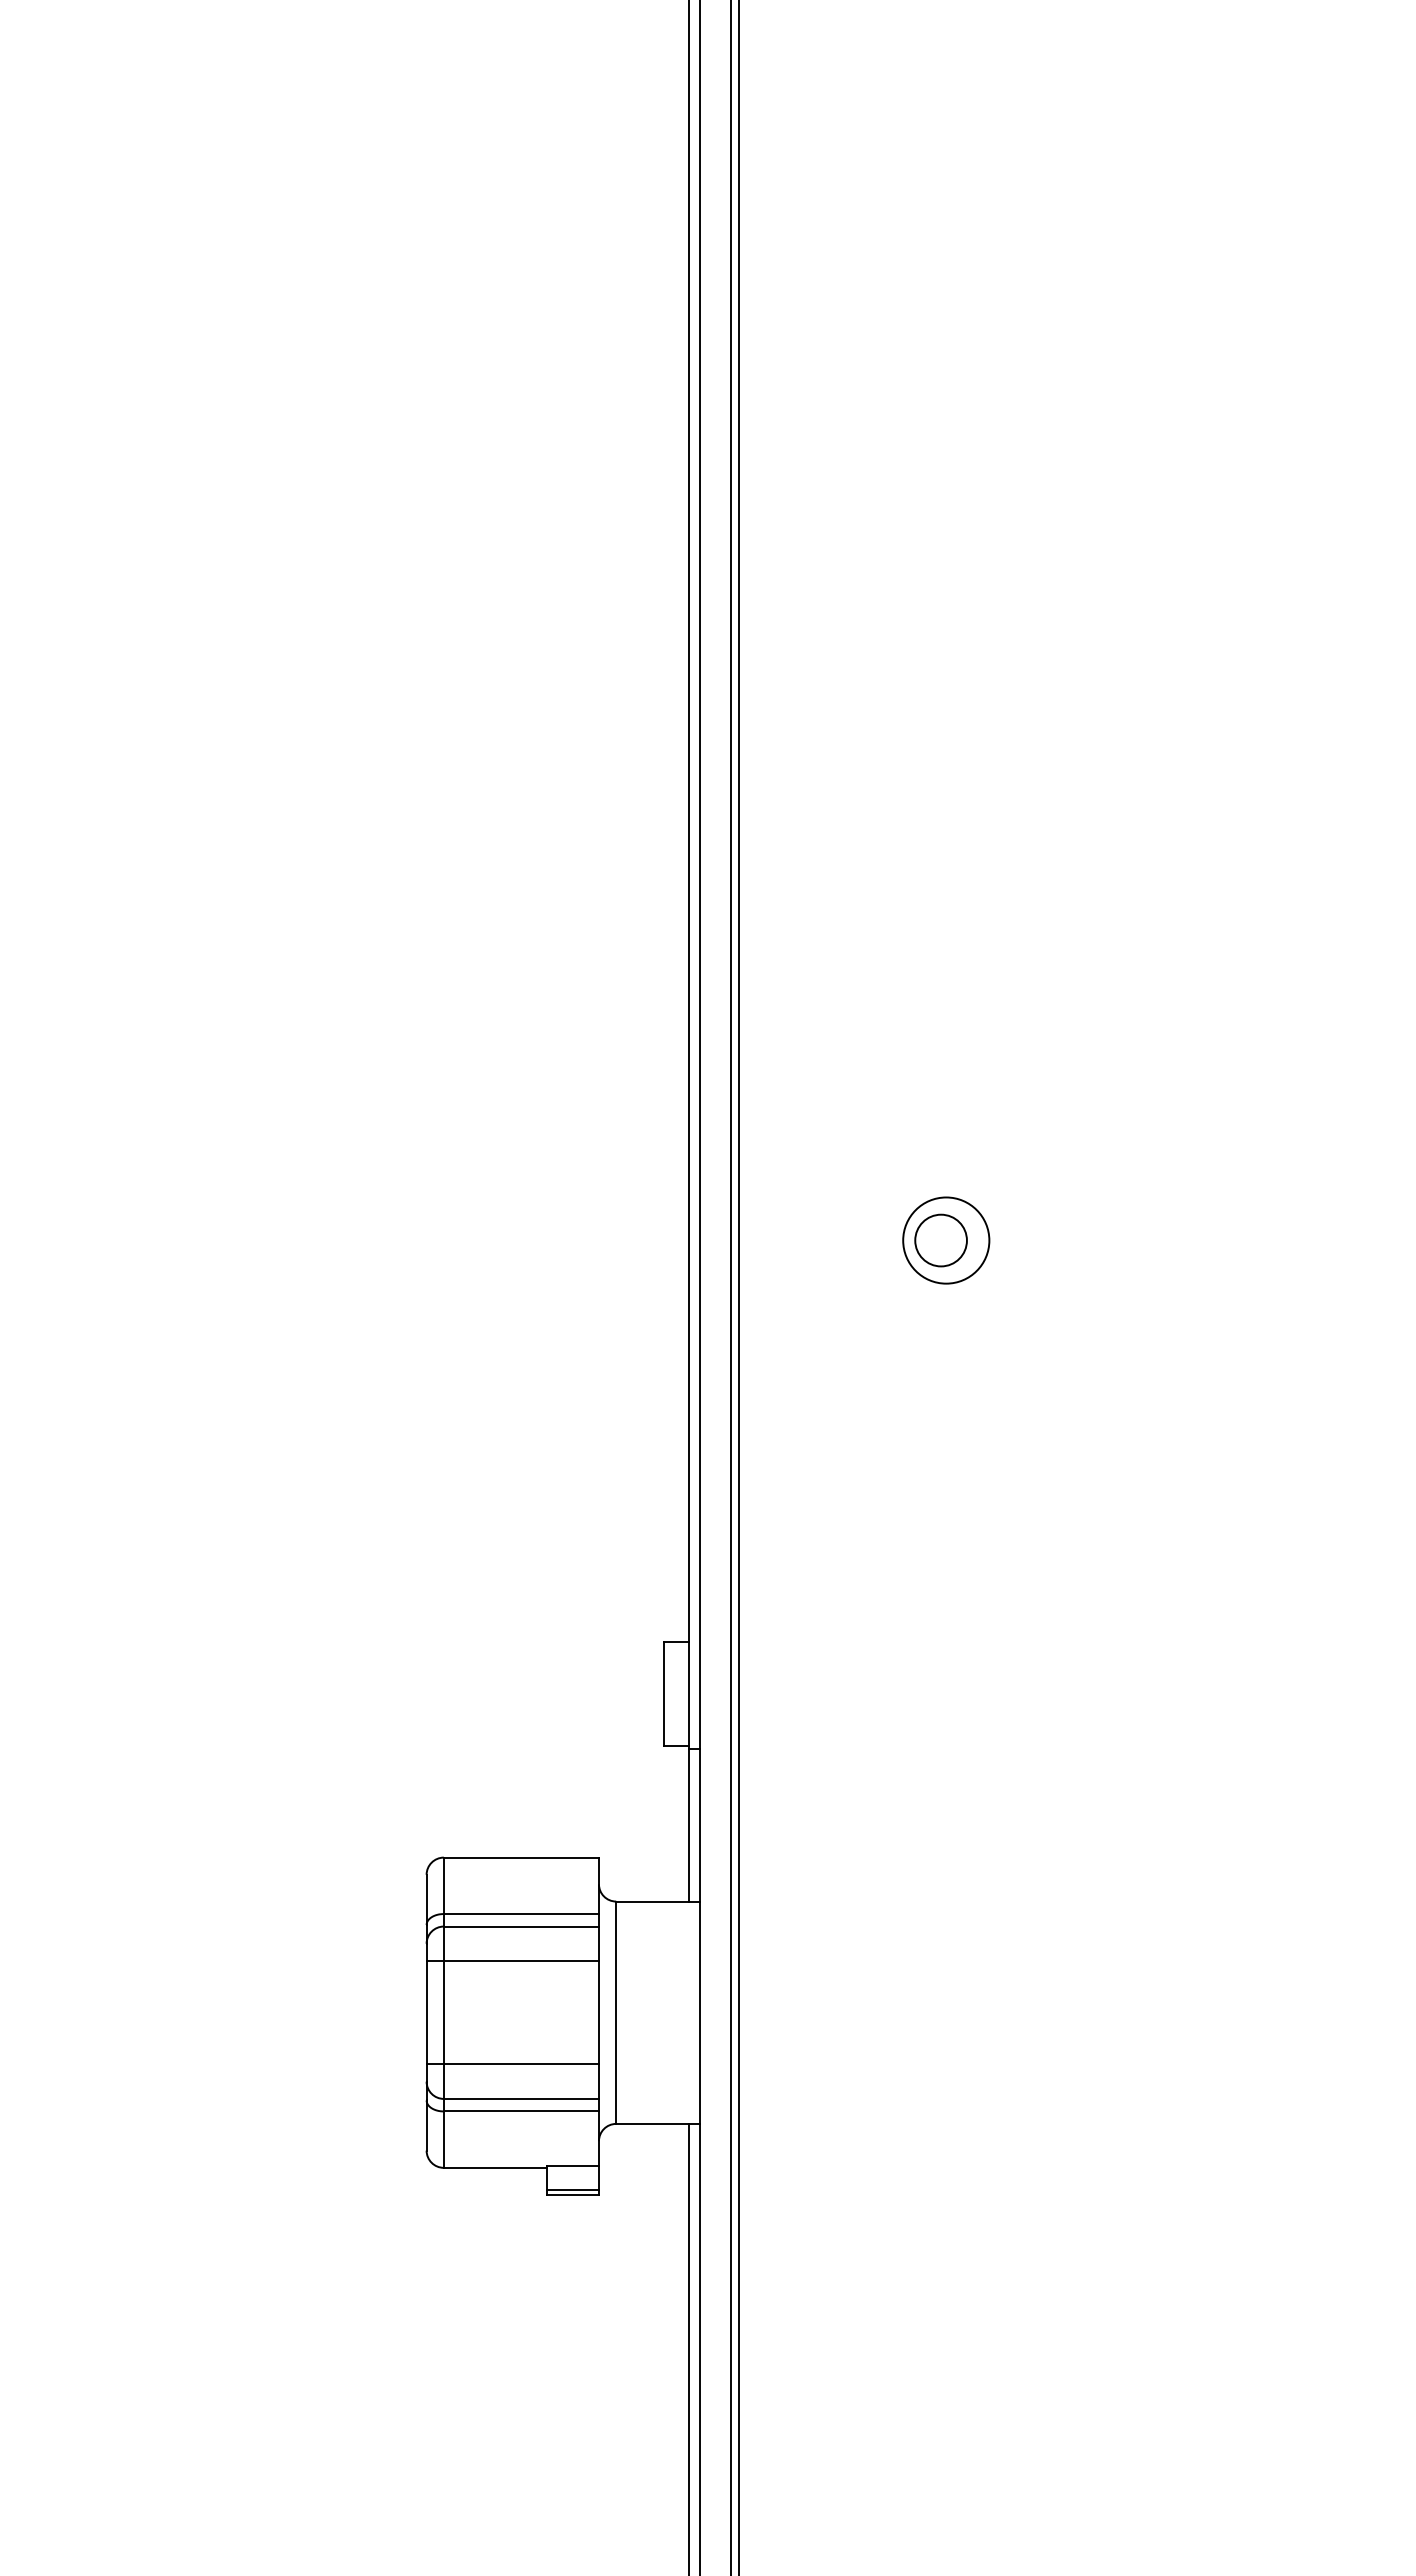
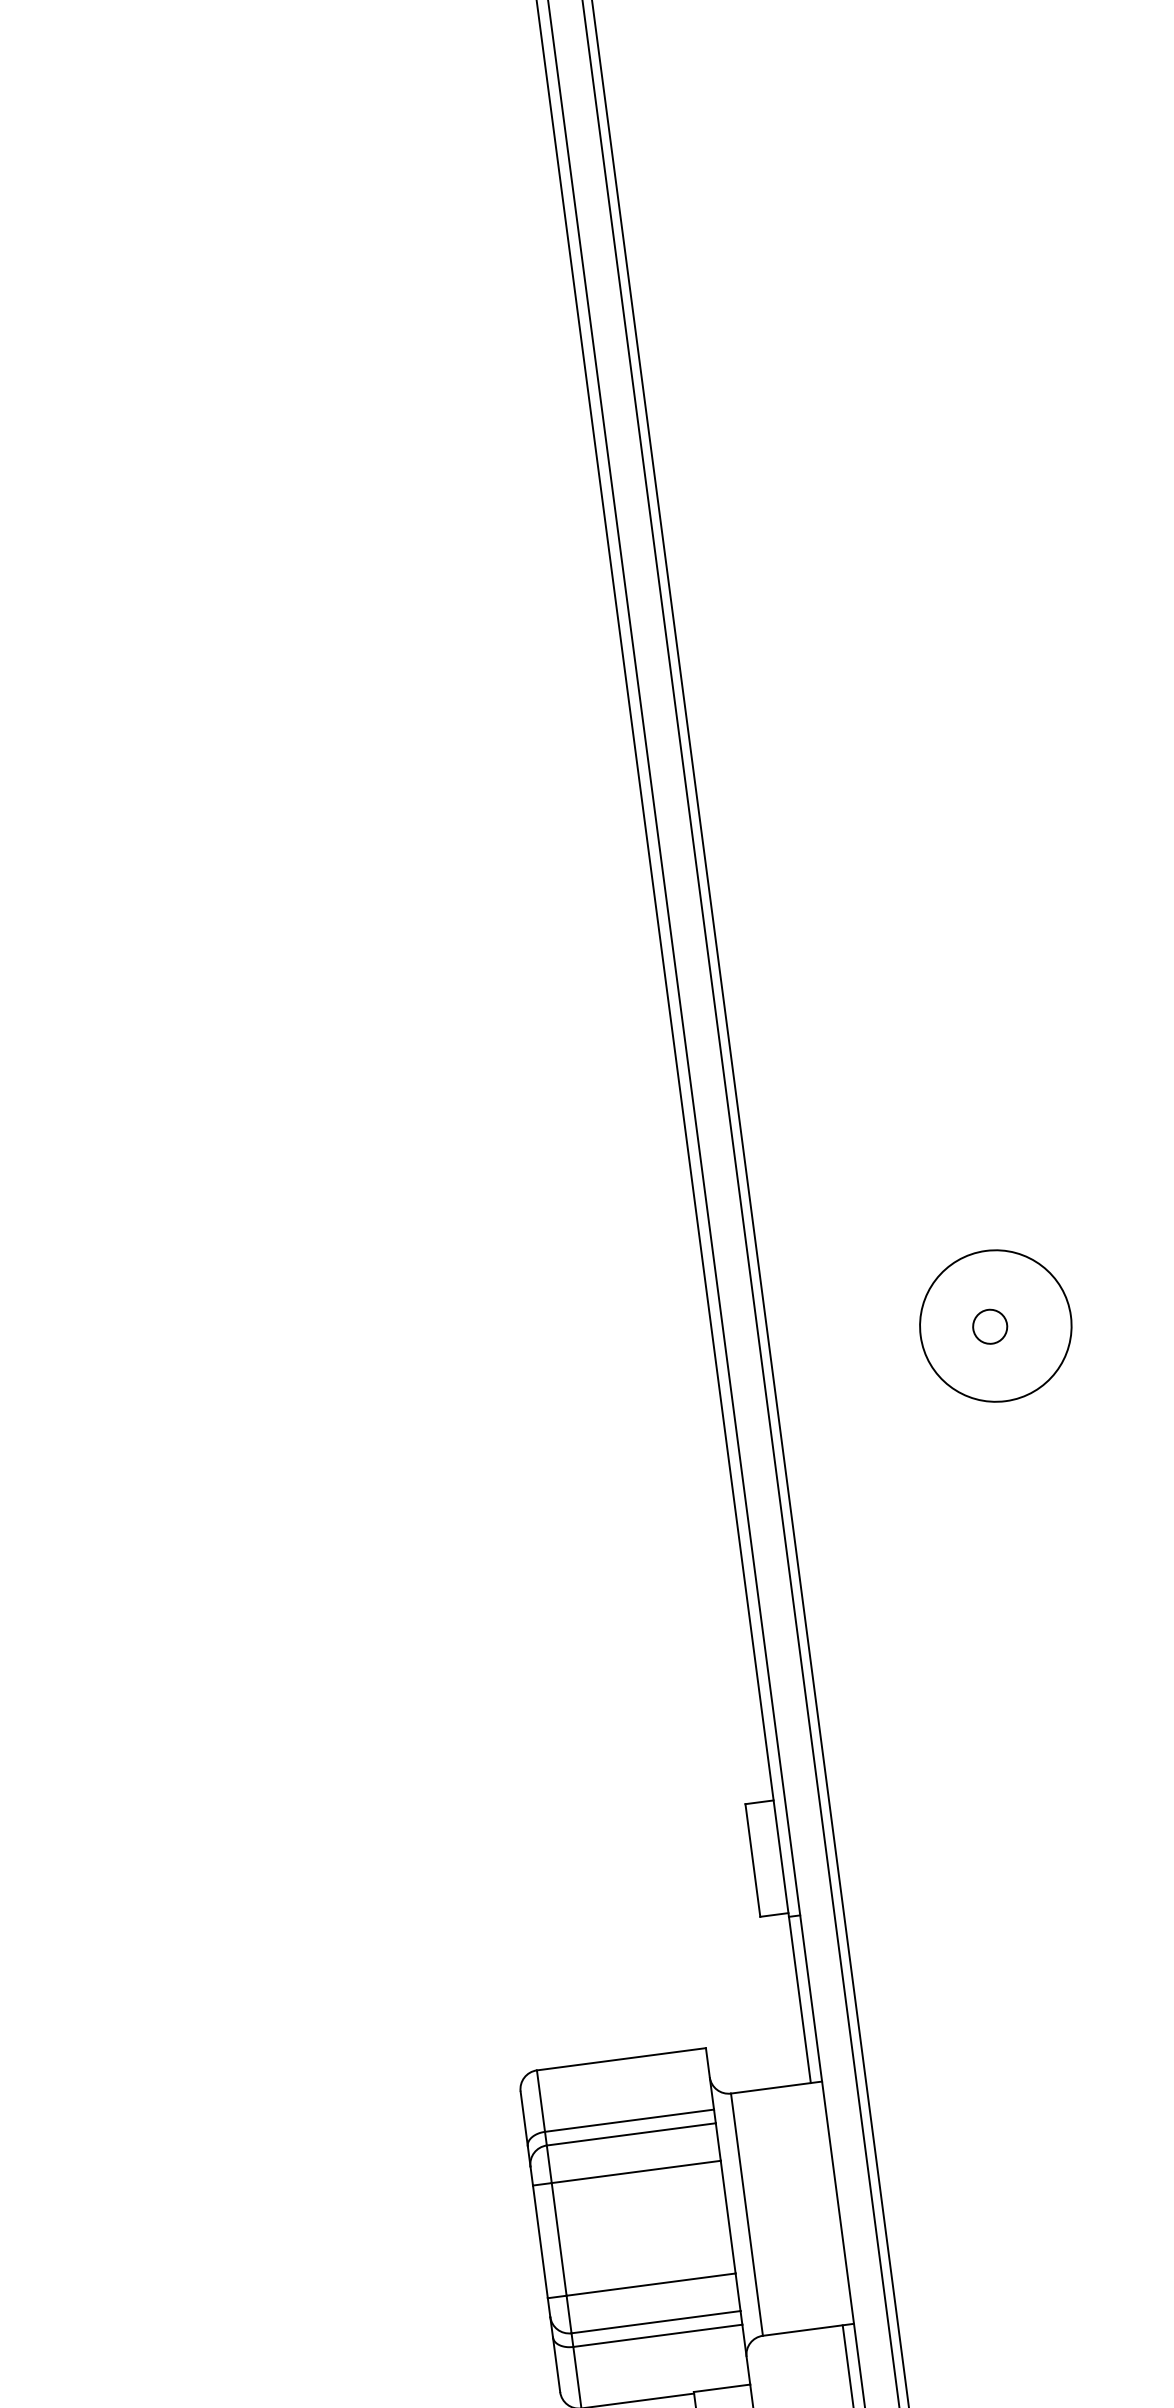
circle: (940, 1240) -> (989, 1326), size x0.6
circle: (946, 1240) -> (996, 1325), size x1.6

